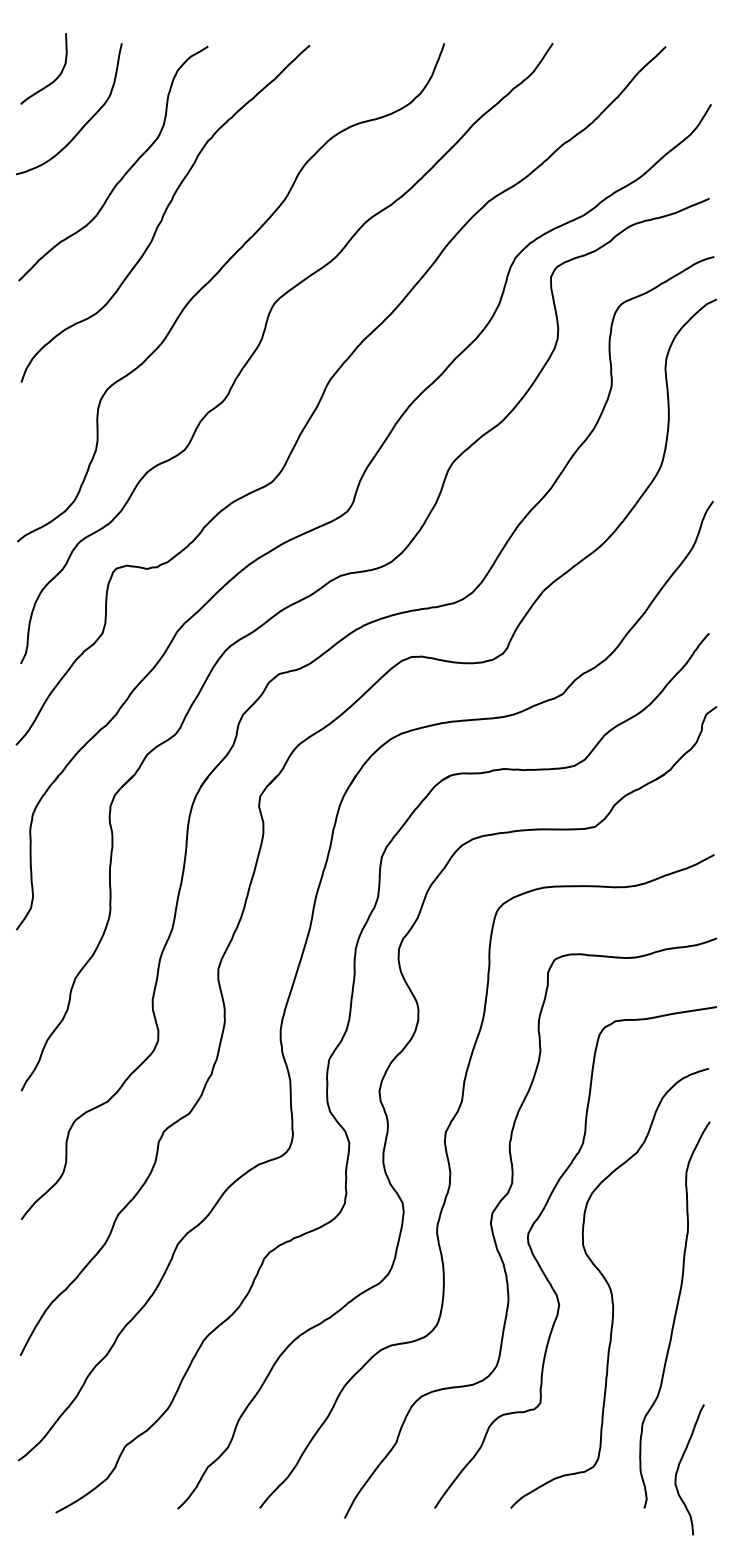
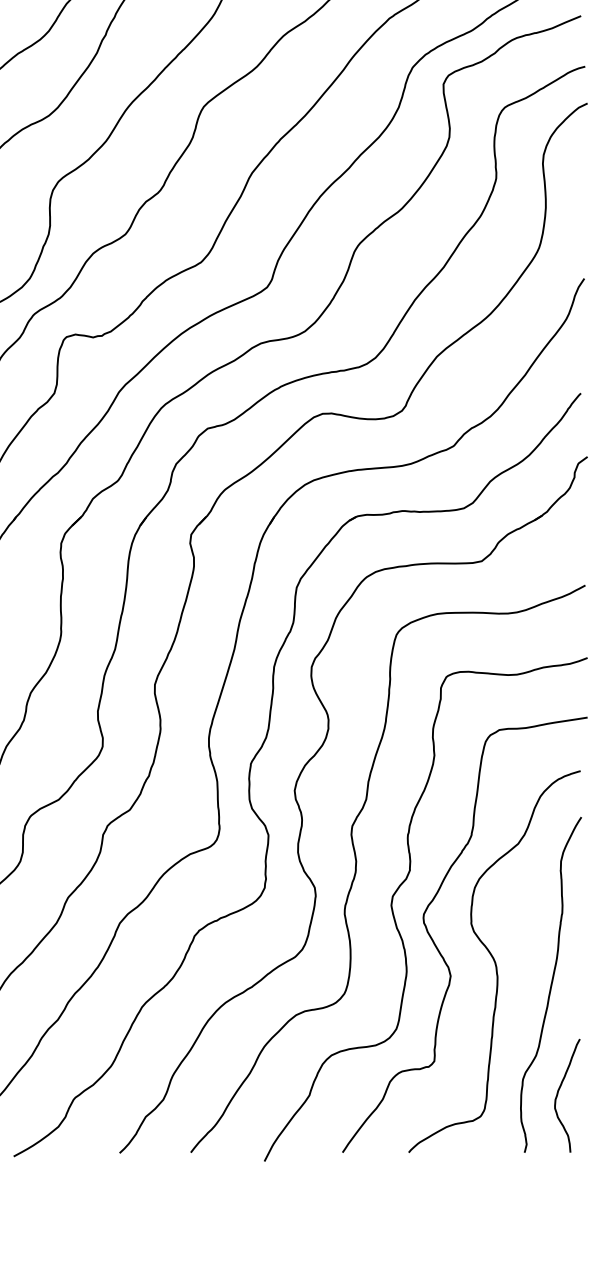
curve: (679, 1467) -> (558, 1093), moved

